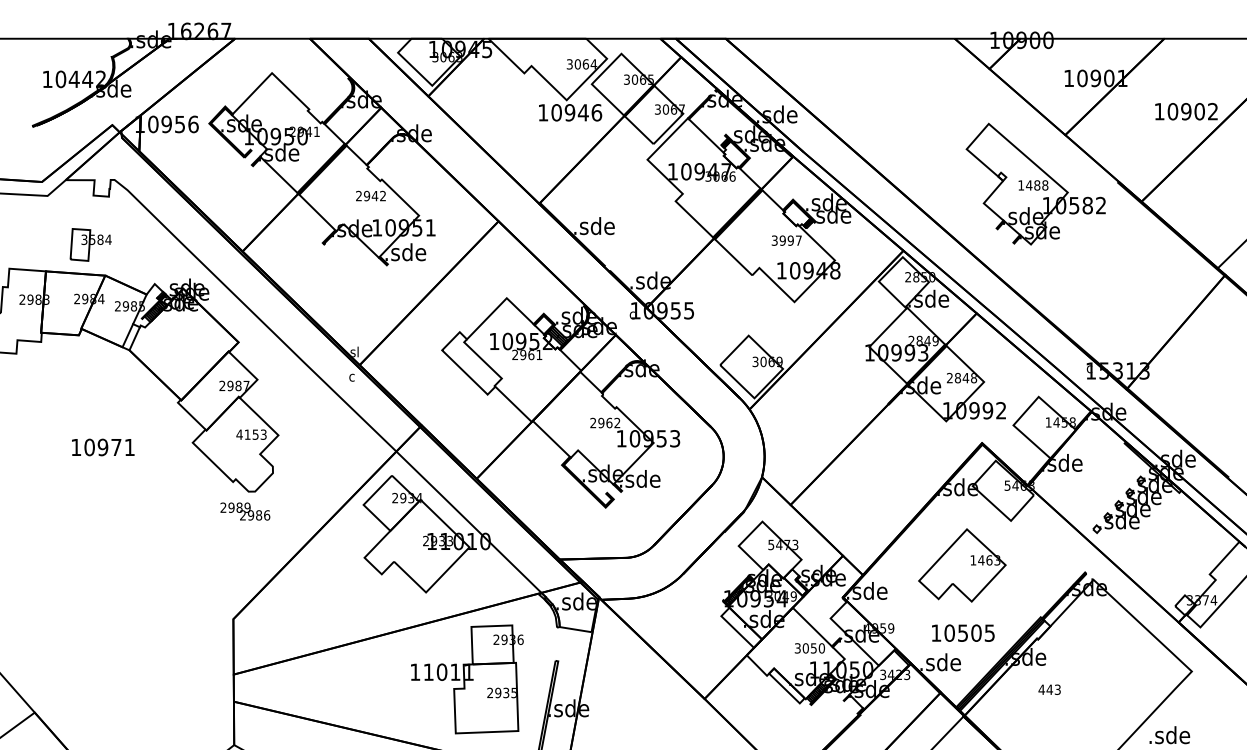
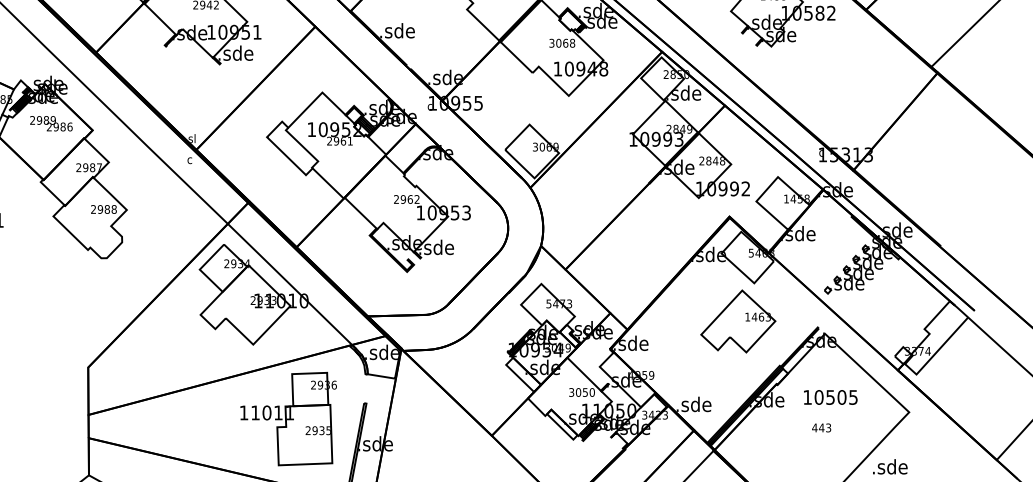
text: (790, 240) -> (565, 43), 3997 -> 3068
text: (251, 434) -> (103, 209), 4153 -> 2988
text: (245, 511) -> (51, 123), moved
part: (962, 565) -> (738, 321), moved
text: (963, 632) -> (830, 396), moved
text: (1049, 689) -> (821, 427), moved

